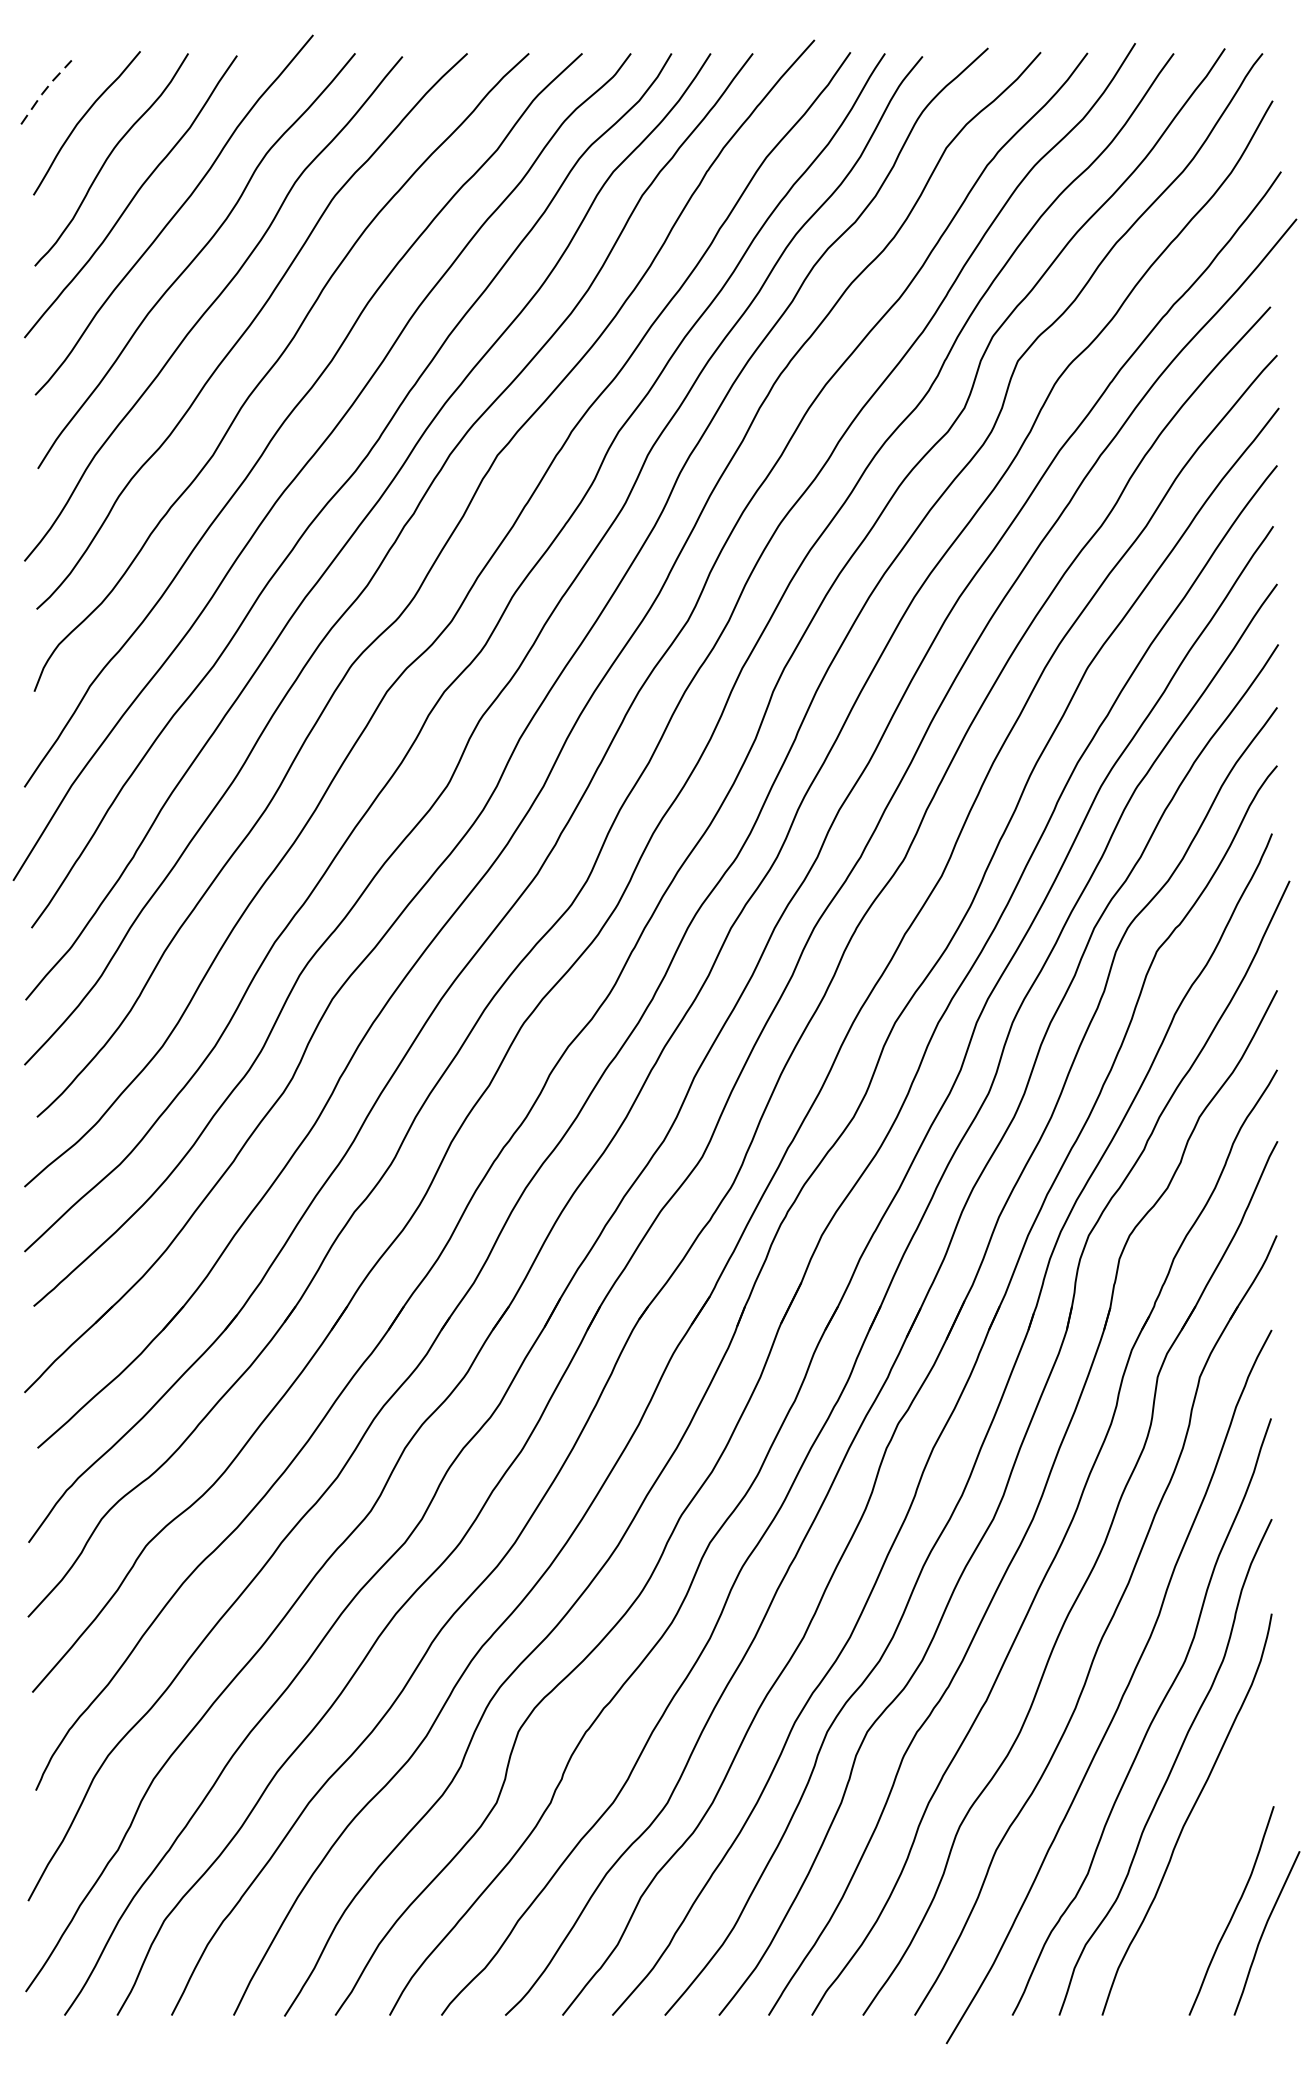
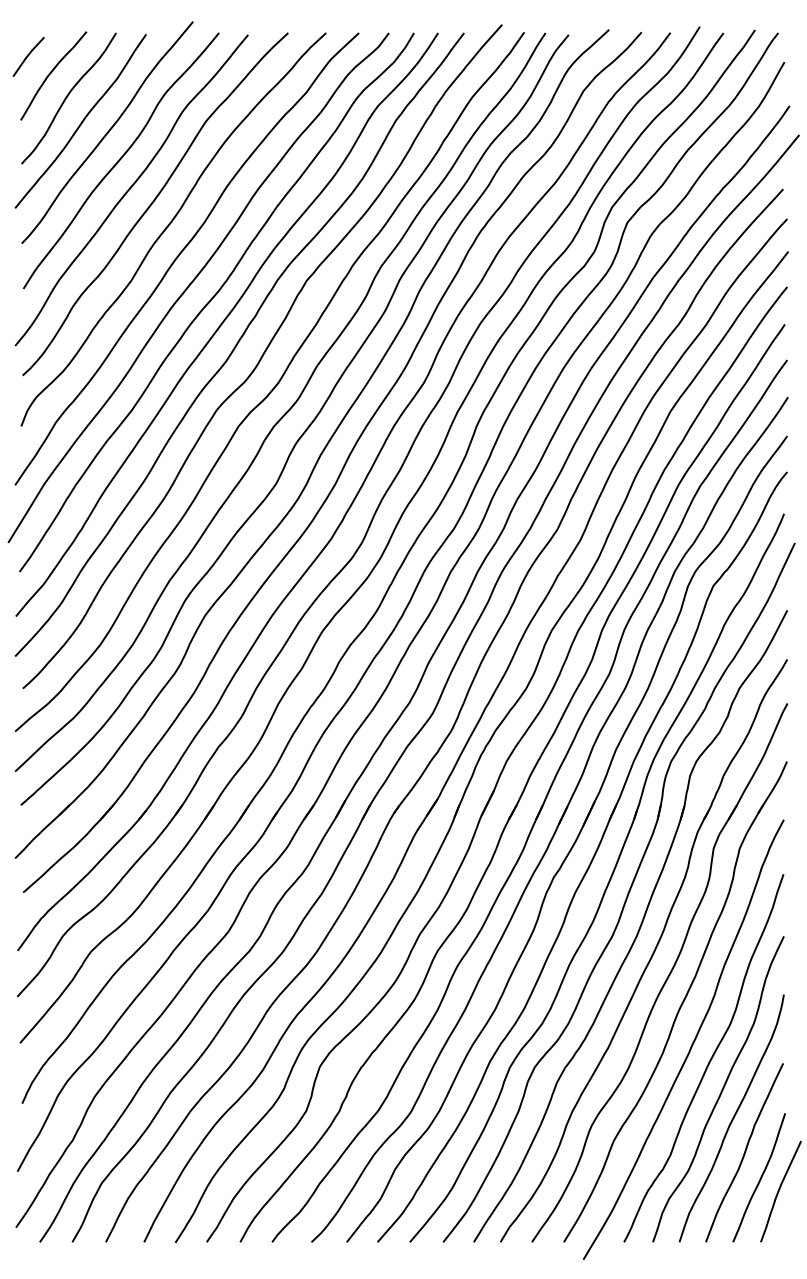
line: (44, 91) -> (27, 56), dashed -> solid
curve: (1207, 1869) -> (744, 1152), added

